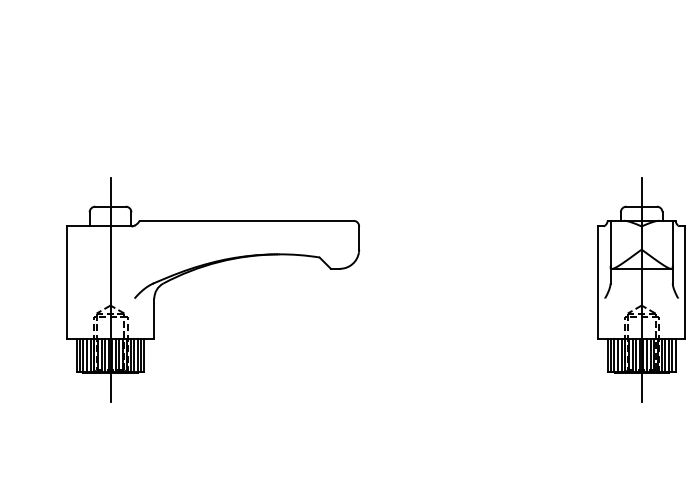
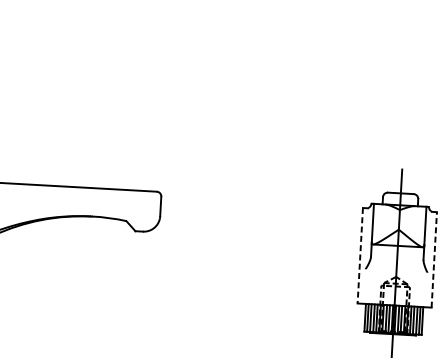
line: (597, 282) -> (359, 255), solid -> dashed
line: (685, 282) -> (434, 259), solid -> dashed

